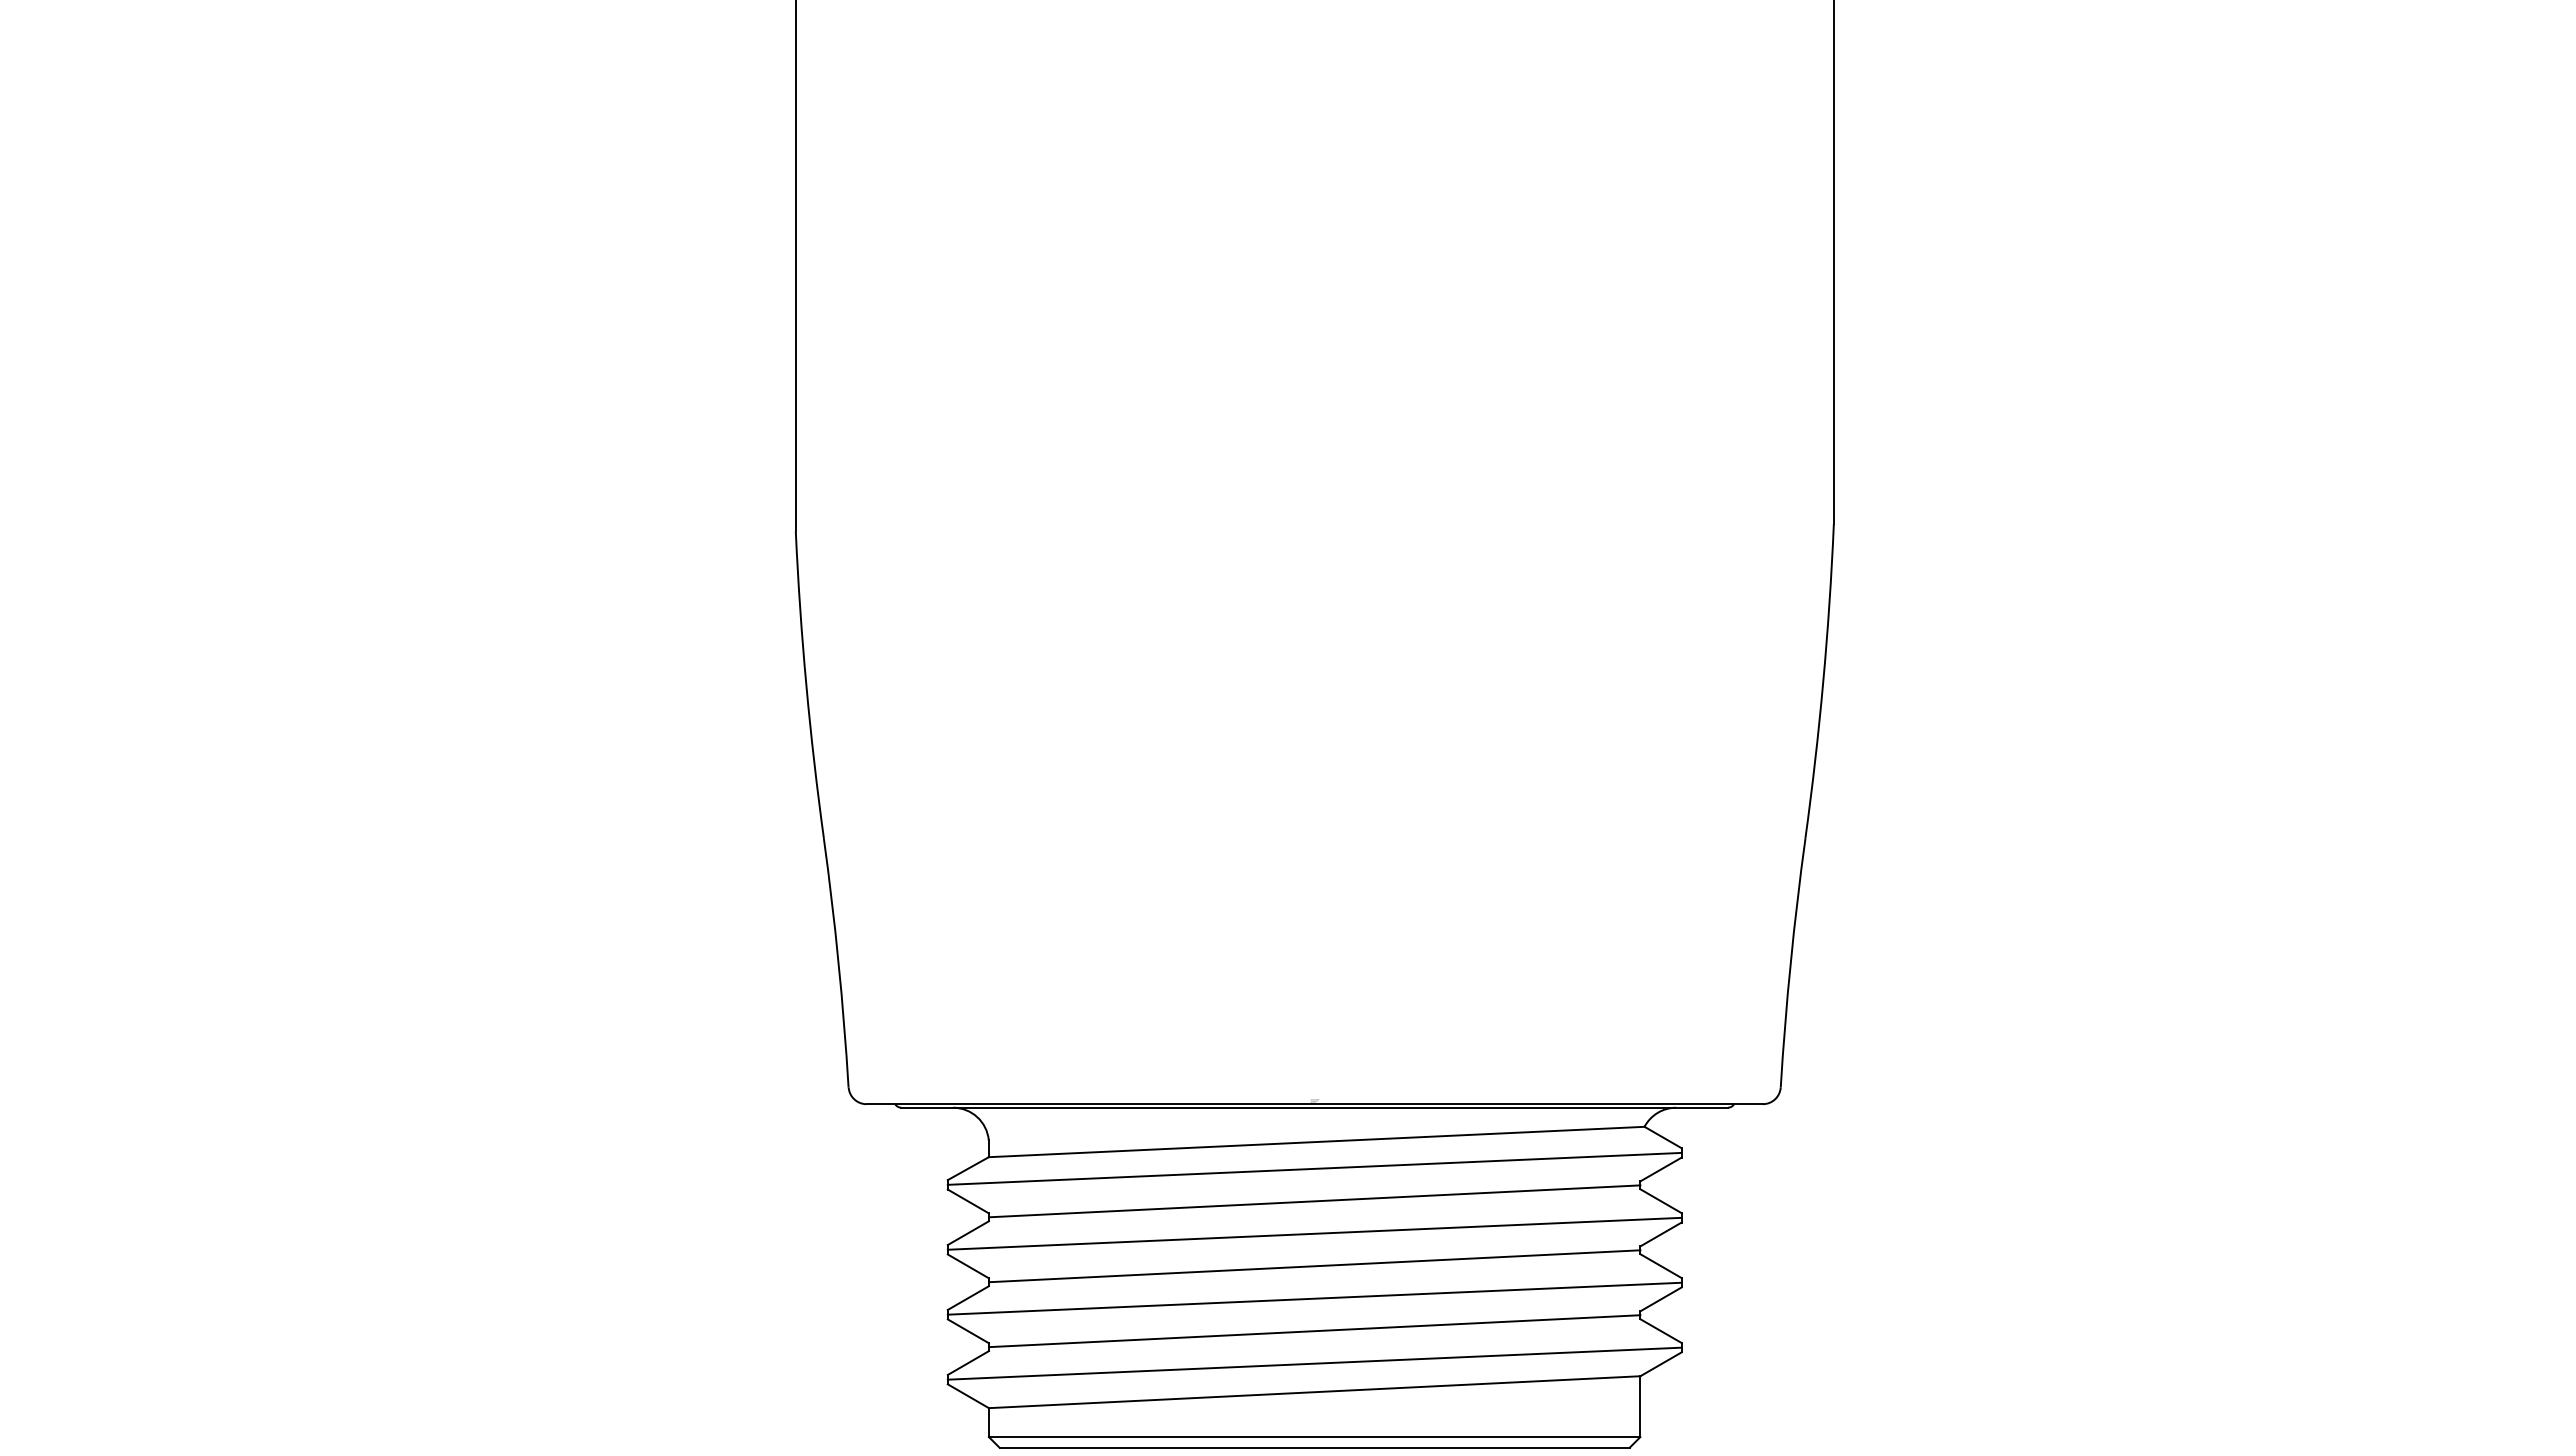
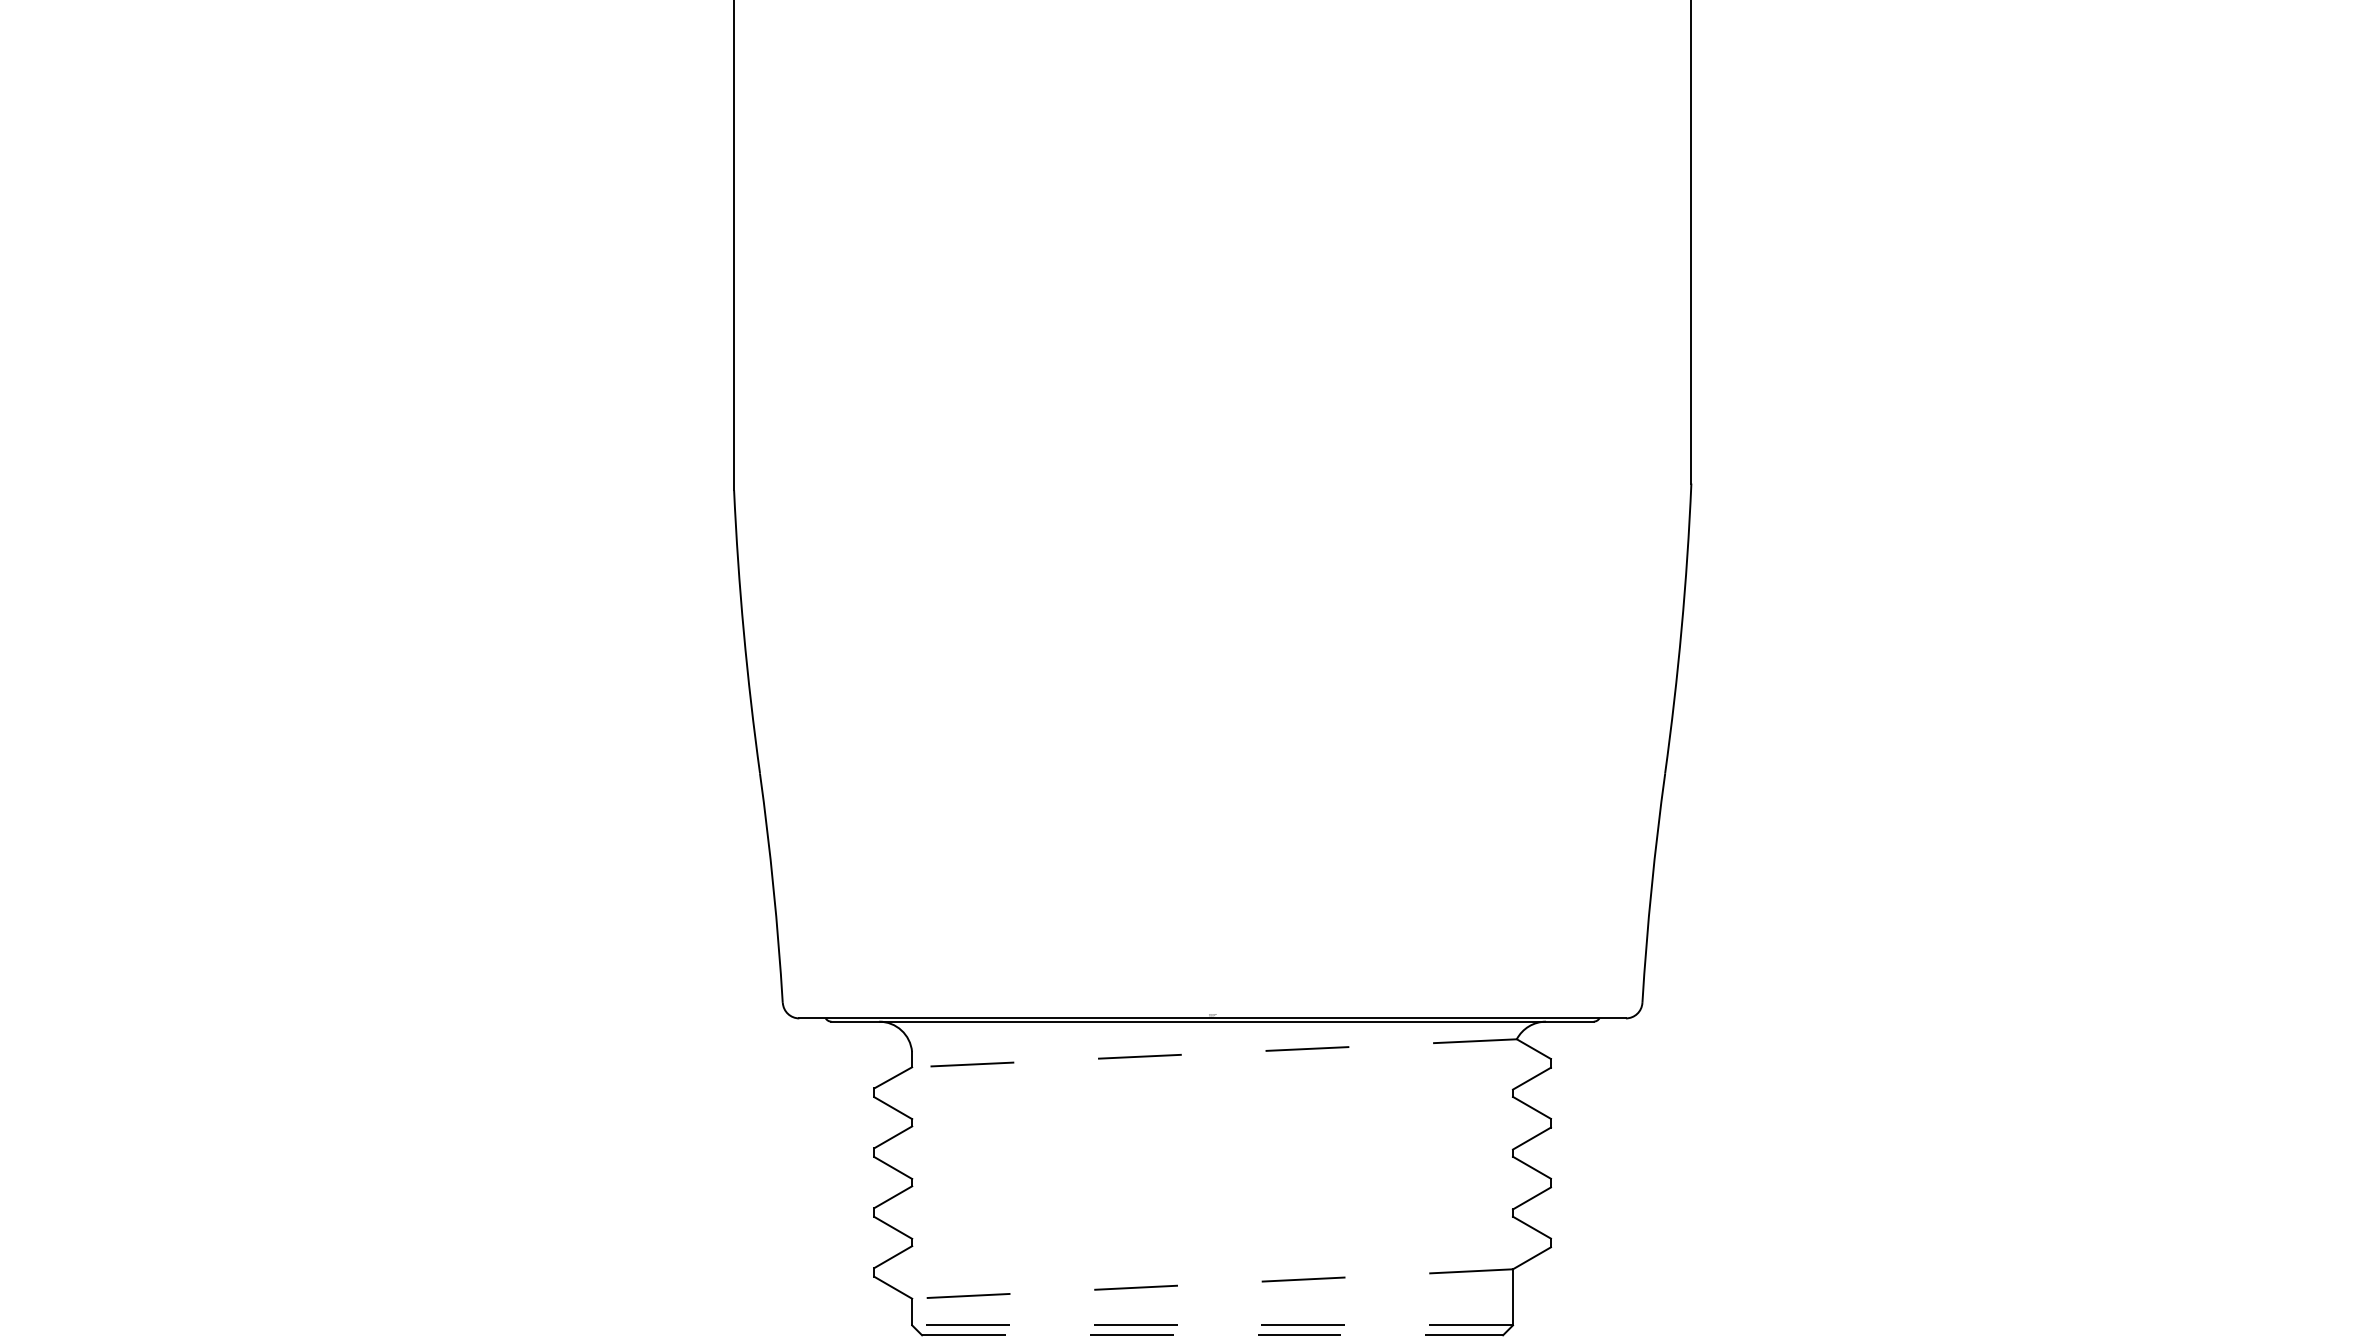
line: (1316, 1142) -> (1214, 1053), solid -> dashed
line: (1314, 1168) -> (1212, 1077), removed
line: (1314, 1201) -> (1212, 1108), removed
line: (1314, 1233) -> (1212, 1137), removed
line: (1314, 1266) -> (1212, 1168), removed
line: (1314, 1298) -> (1212, 1197), removed
line: (1314, 1331) -> (1212, 1228), removed
line: (1314, 1363) -> (1212, 1257), removed
line: (1314, 1392) -> (1212, 1284), solid -> dashed
line: (1314, 1437) -> (1212, 1325), solid -> dashed
line: (1315, 1447) -> (1213, 1335), solid -> dashed

